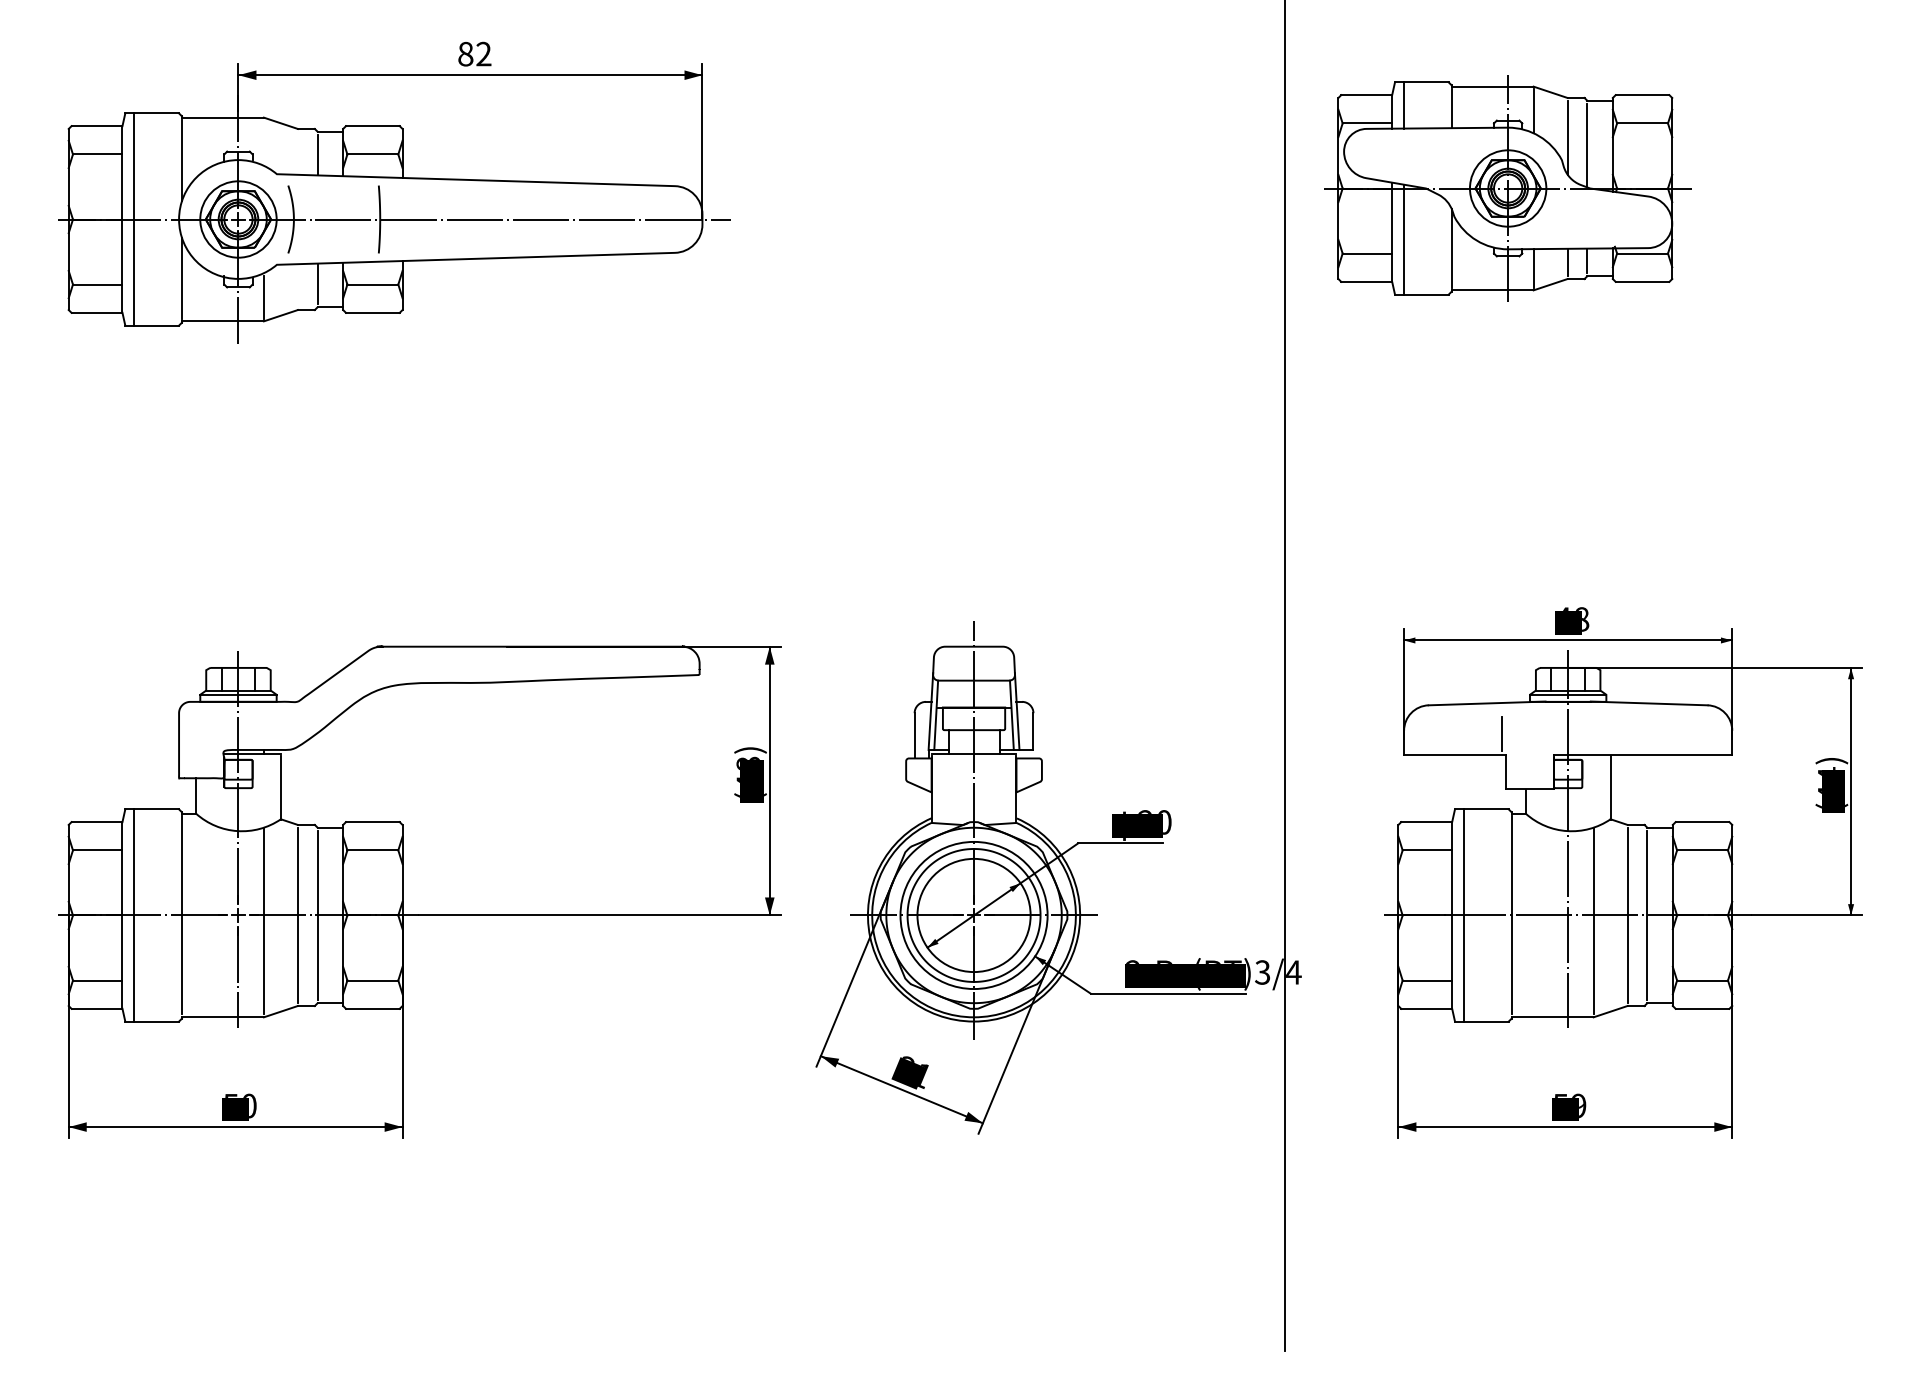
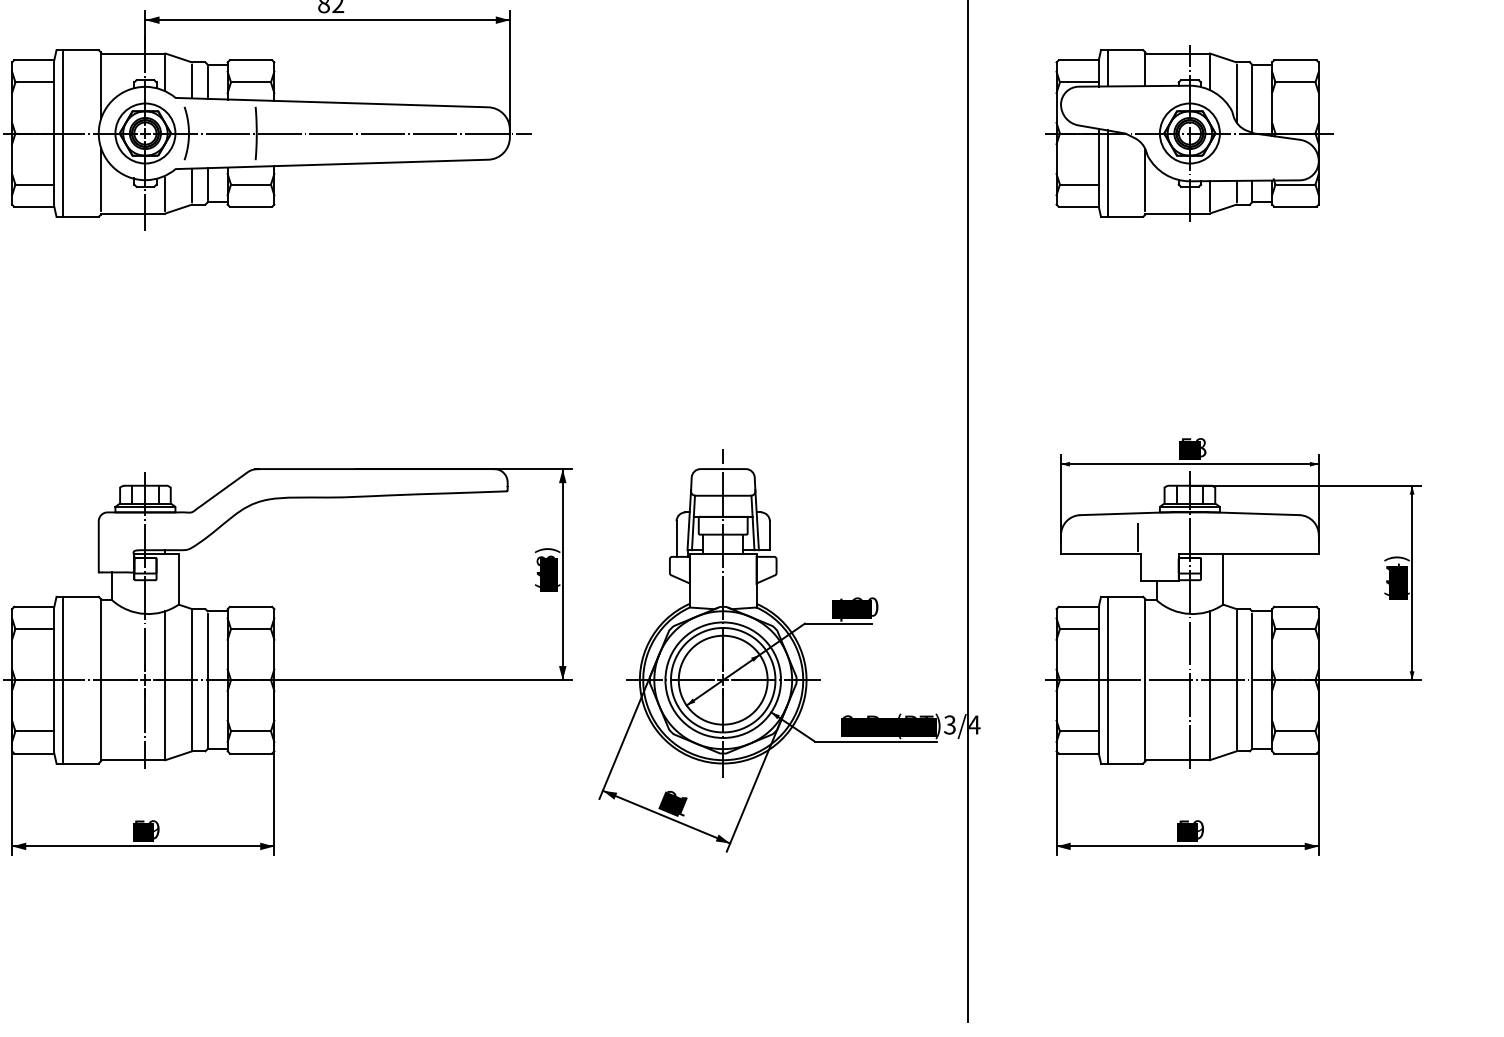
line: (263, 142) -> (165, 73), added
line: (297, 152) -> (191, 80), added
part: (1507, 188) -> (1189, 133), moved
line: (297, 285) -> (191, 185), added
text: (1563, 608) -> (1186, 439), 48 -> 58
text: (249, 1105) -> (154, 829), 50 -> 59

